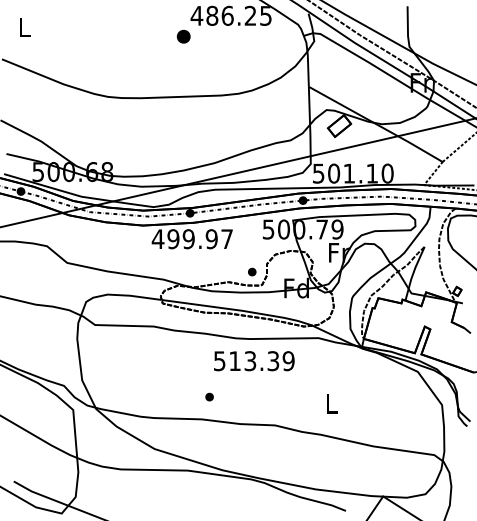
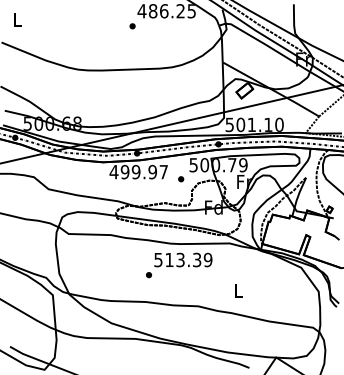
part: (183, 36) -> (132, 26), size x0.62
part: (252, 271) -> (181, 178), moved
part: (209, 396) -> (148, 274), moved

